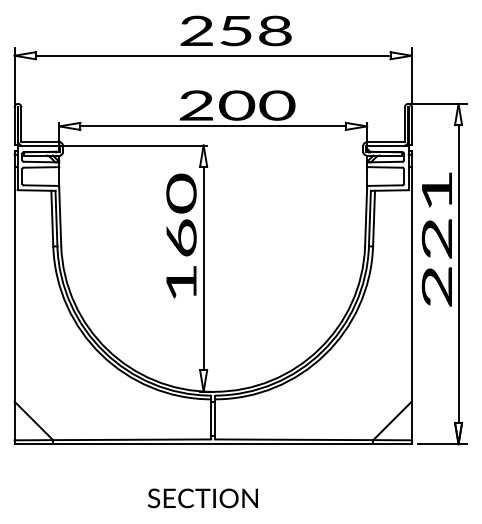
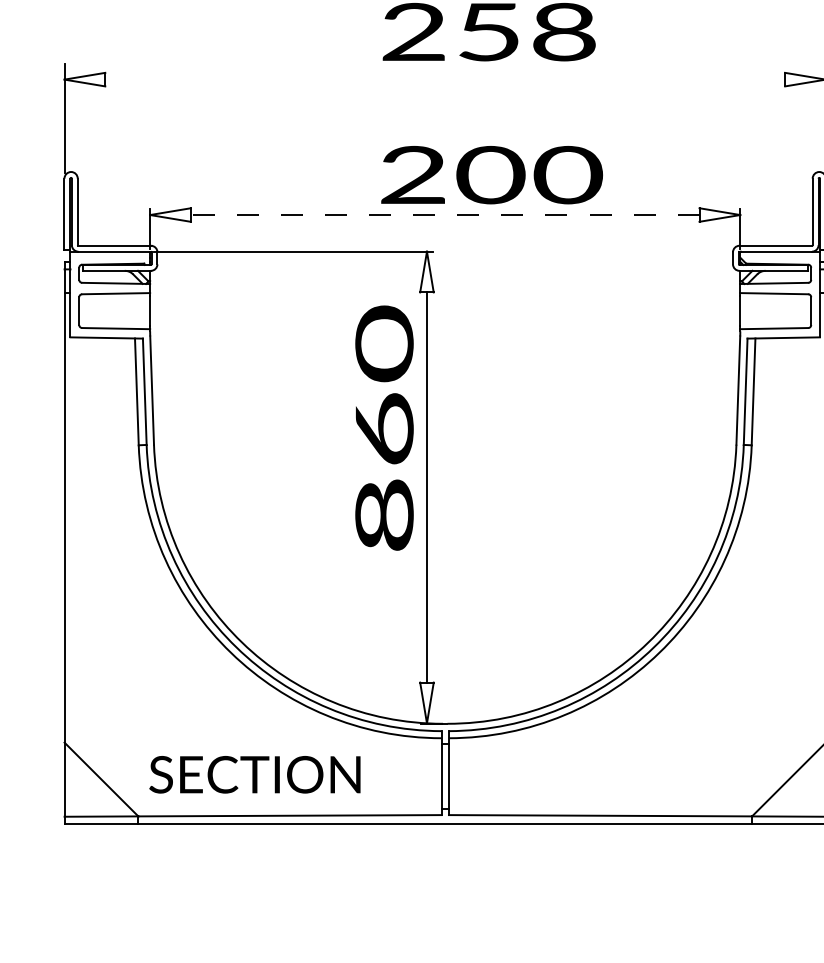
line: (212, 55) -> (443, 79), removed
line: (213, 126) -> (445, 215), solid -> dashed
text: (181, 282) -> (384, 514), 160 -> 860
text: (202, 498) -> (254, 774), moved

